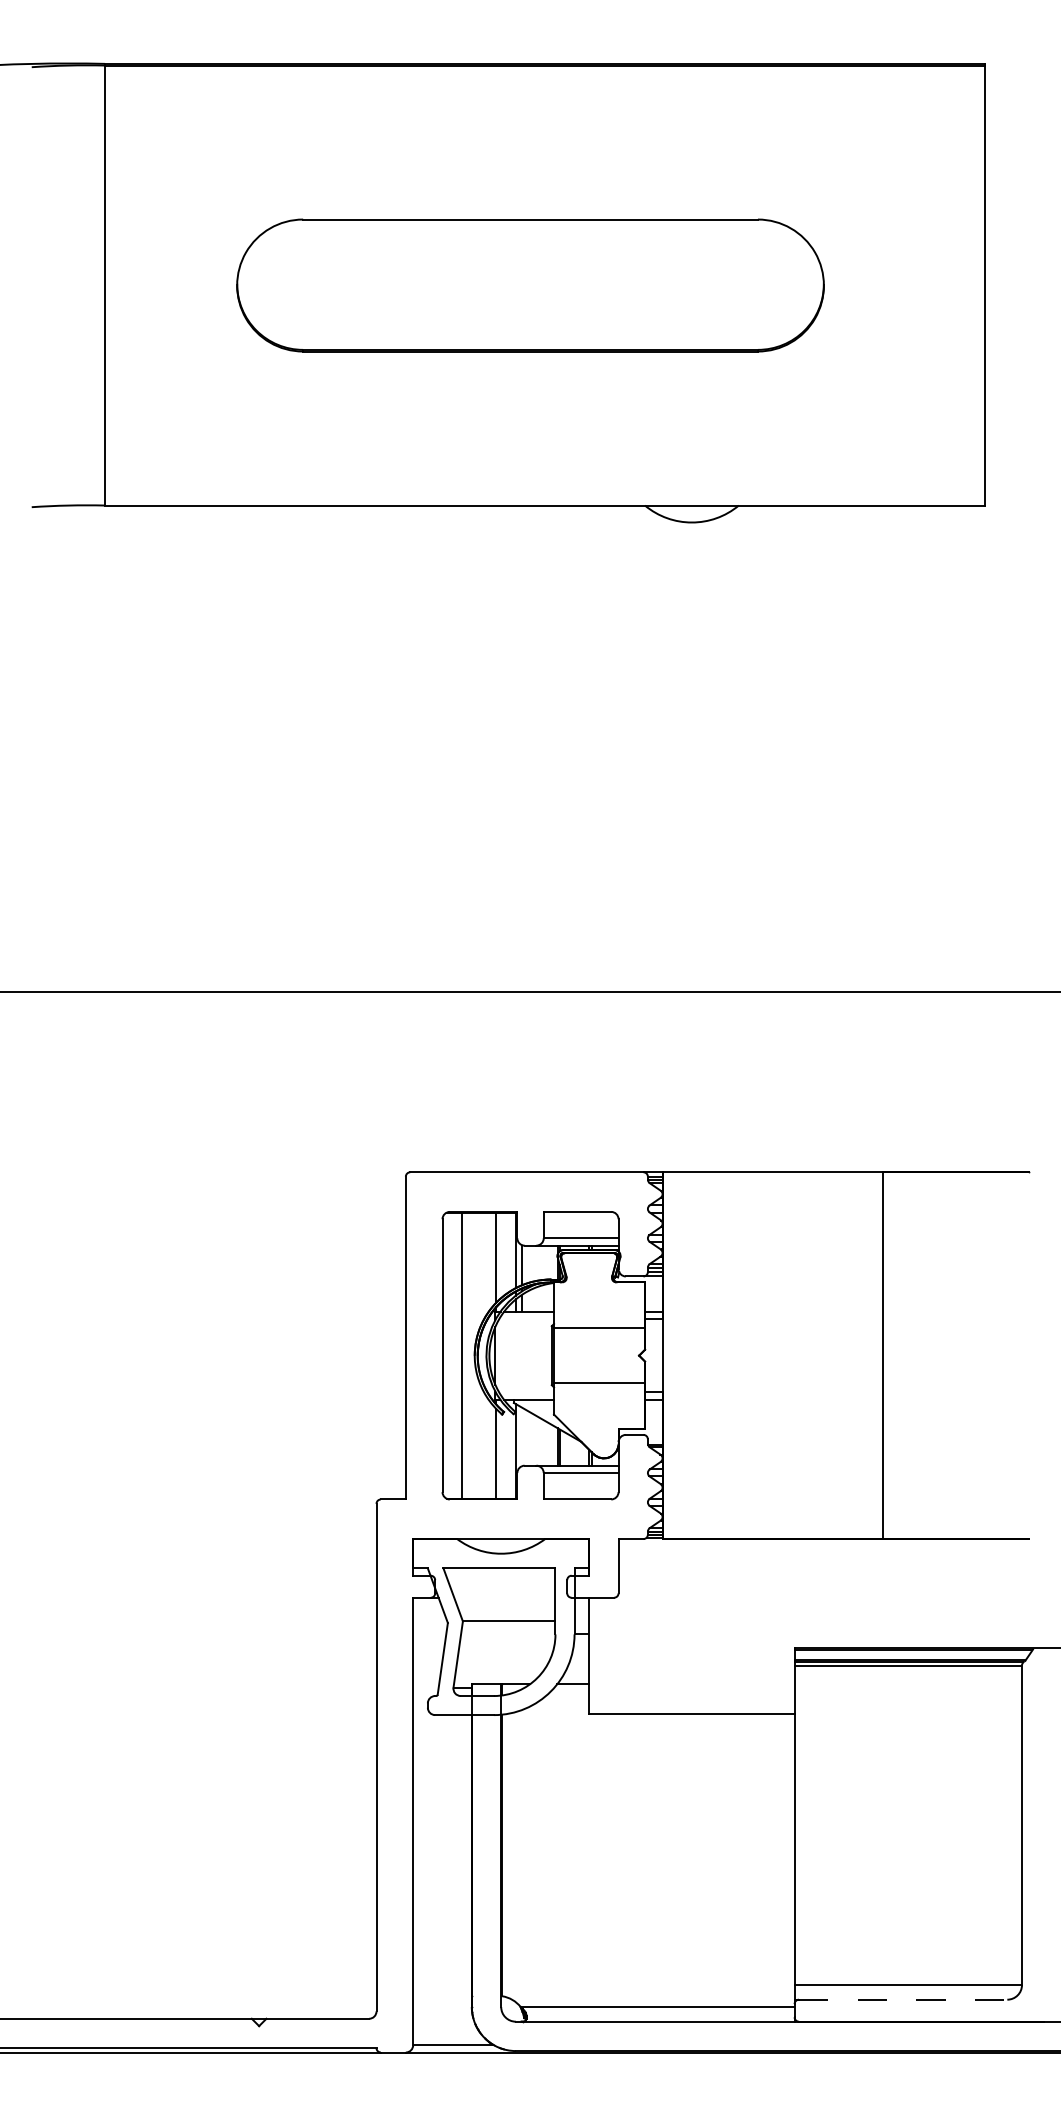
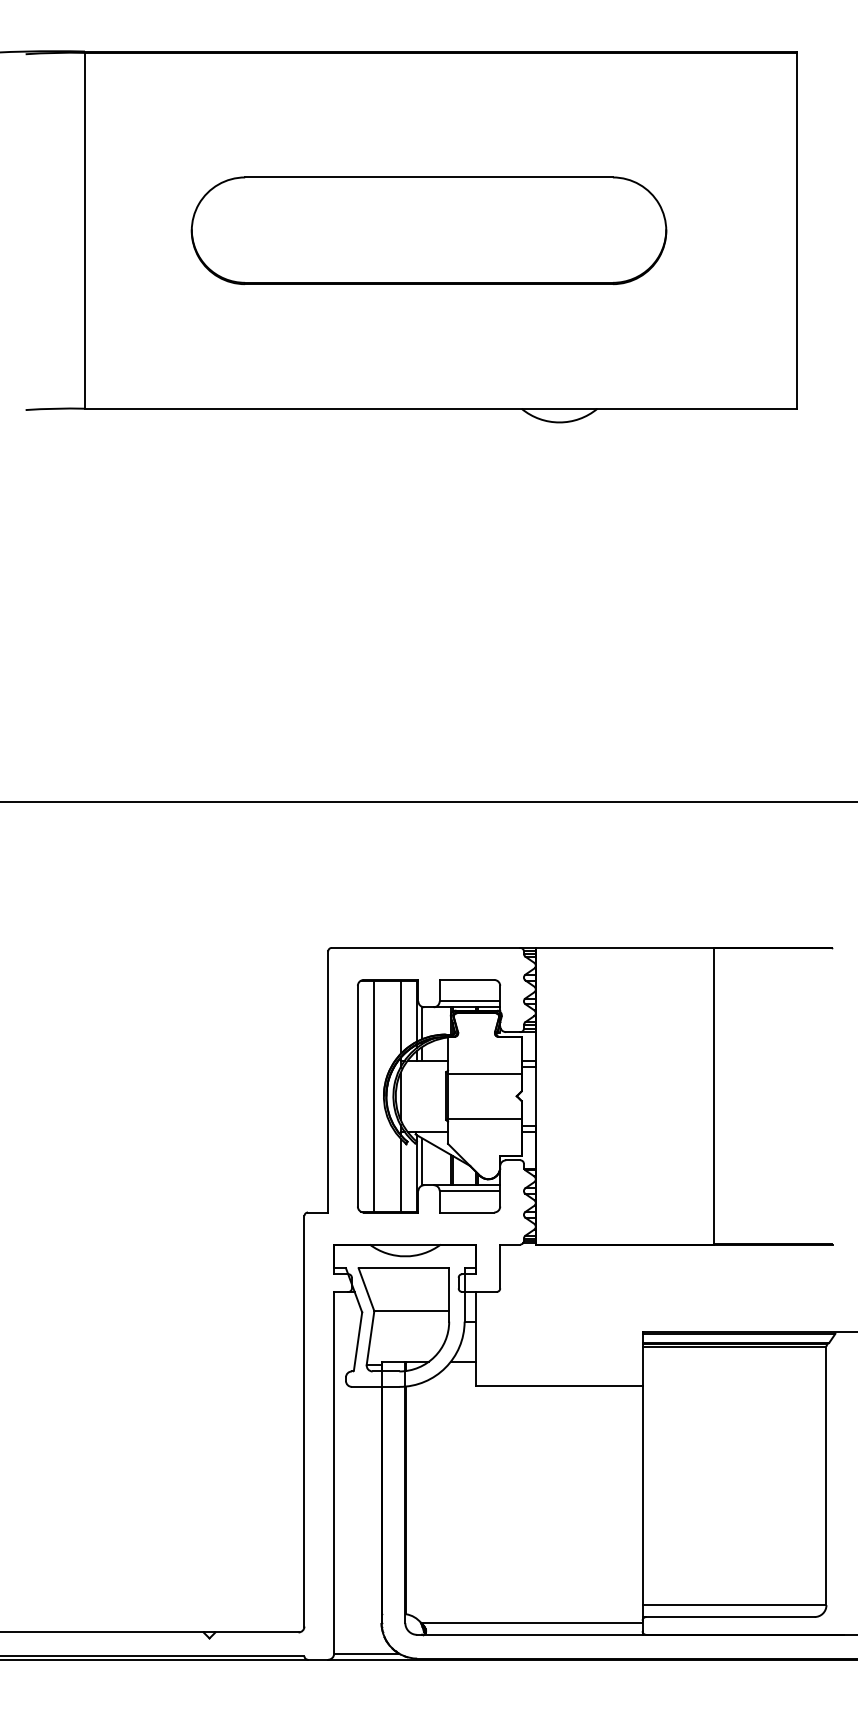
line: (521, 1436) -> (421, 1161), added
line: (903, 1999) -> (730, 1616), dashed -> solid

